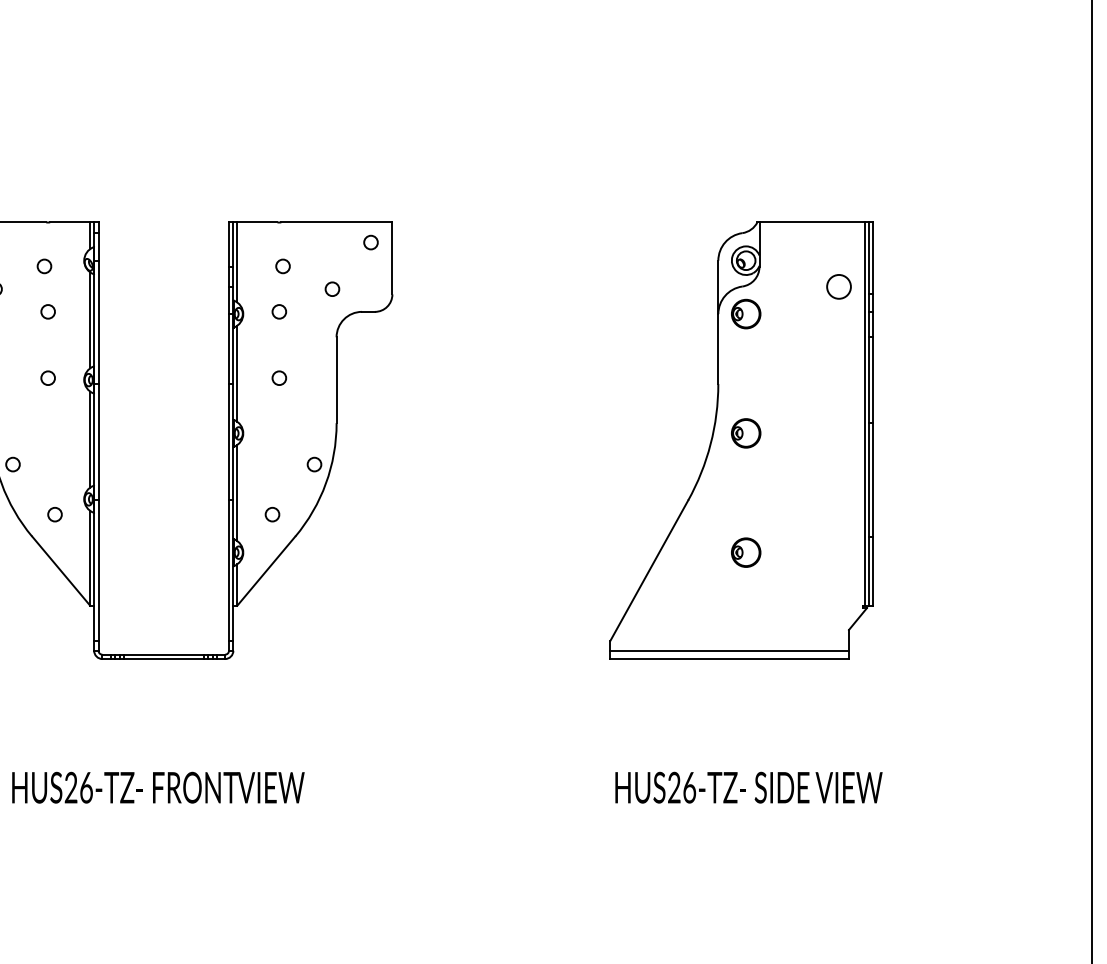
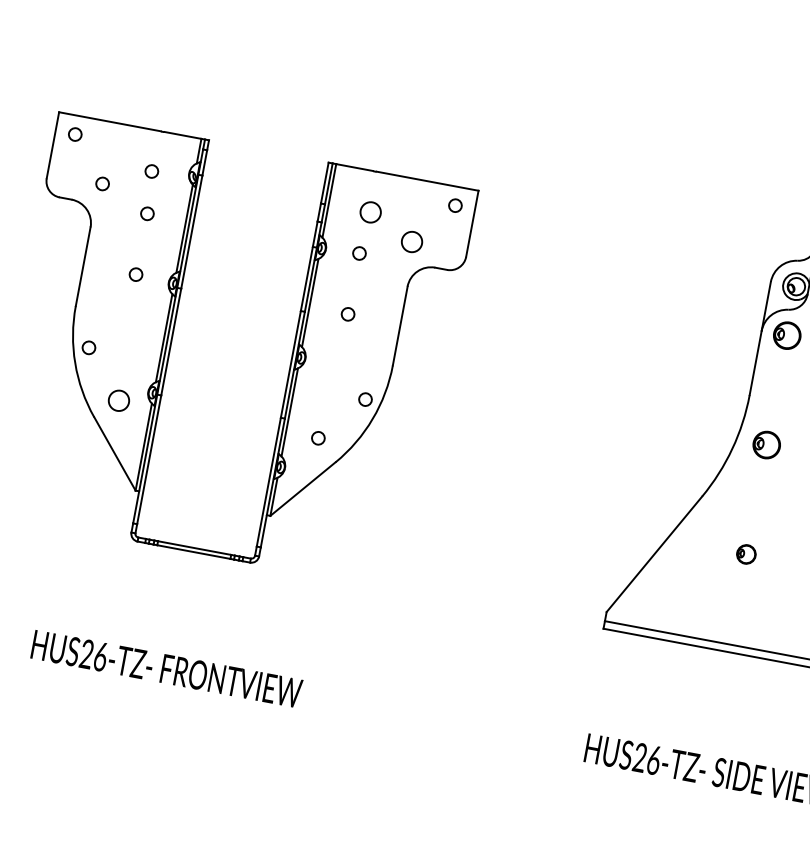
circle: (282, 266) -> (370, 212), size x1.6
circle: (332, 288) -> (412, 241), size x1.6
circle: (54, 514) -> (118, 400), size x1.6
part: (746, 552) -> (746, 554), size x0.7

